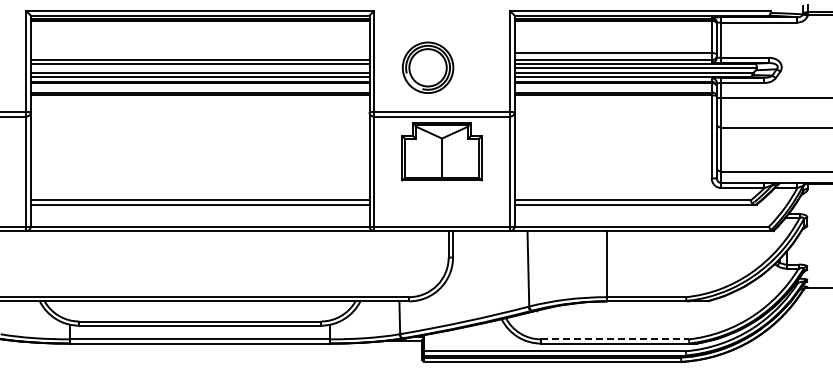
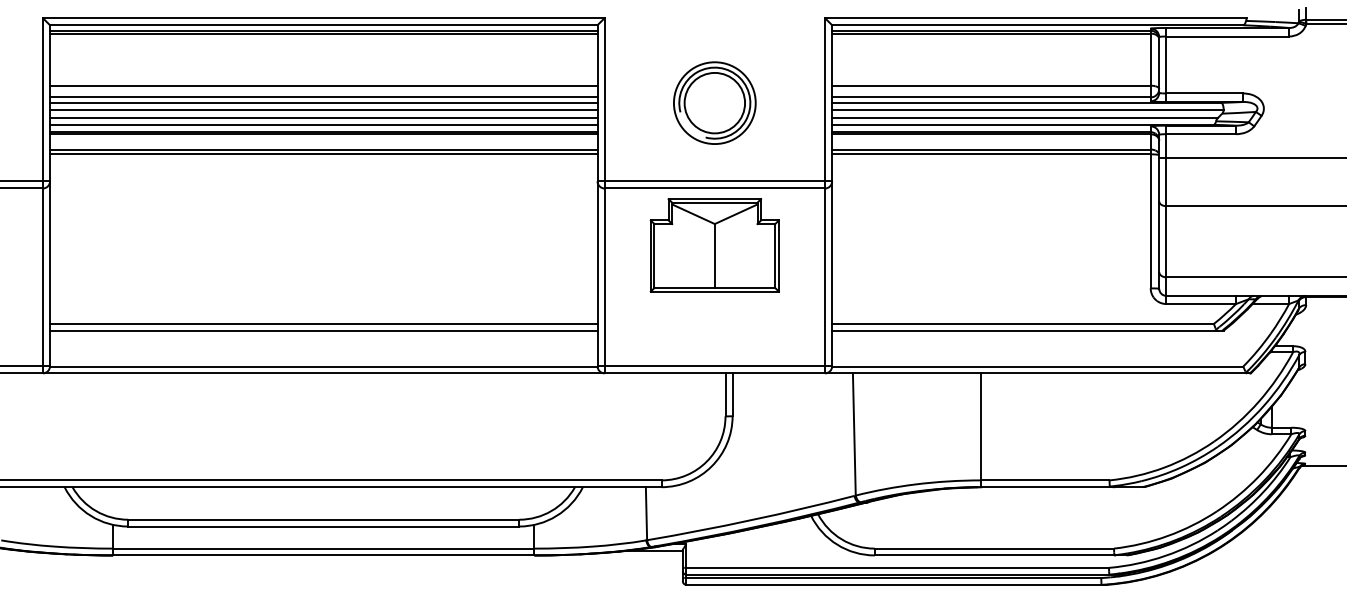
line: (199, 53) -> (322, 86), added
part: (427, 67) -> (713, 102), moved
line: (199, 68) -> (322, 110), added
line: (615, 339) -> (995, 548), dashed -> solid

